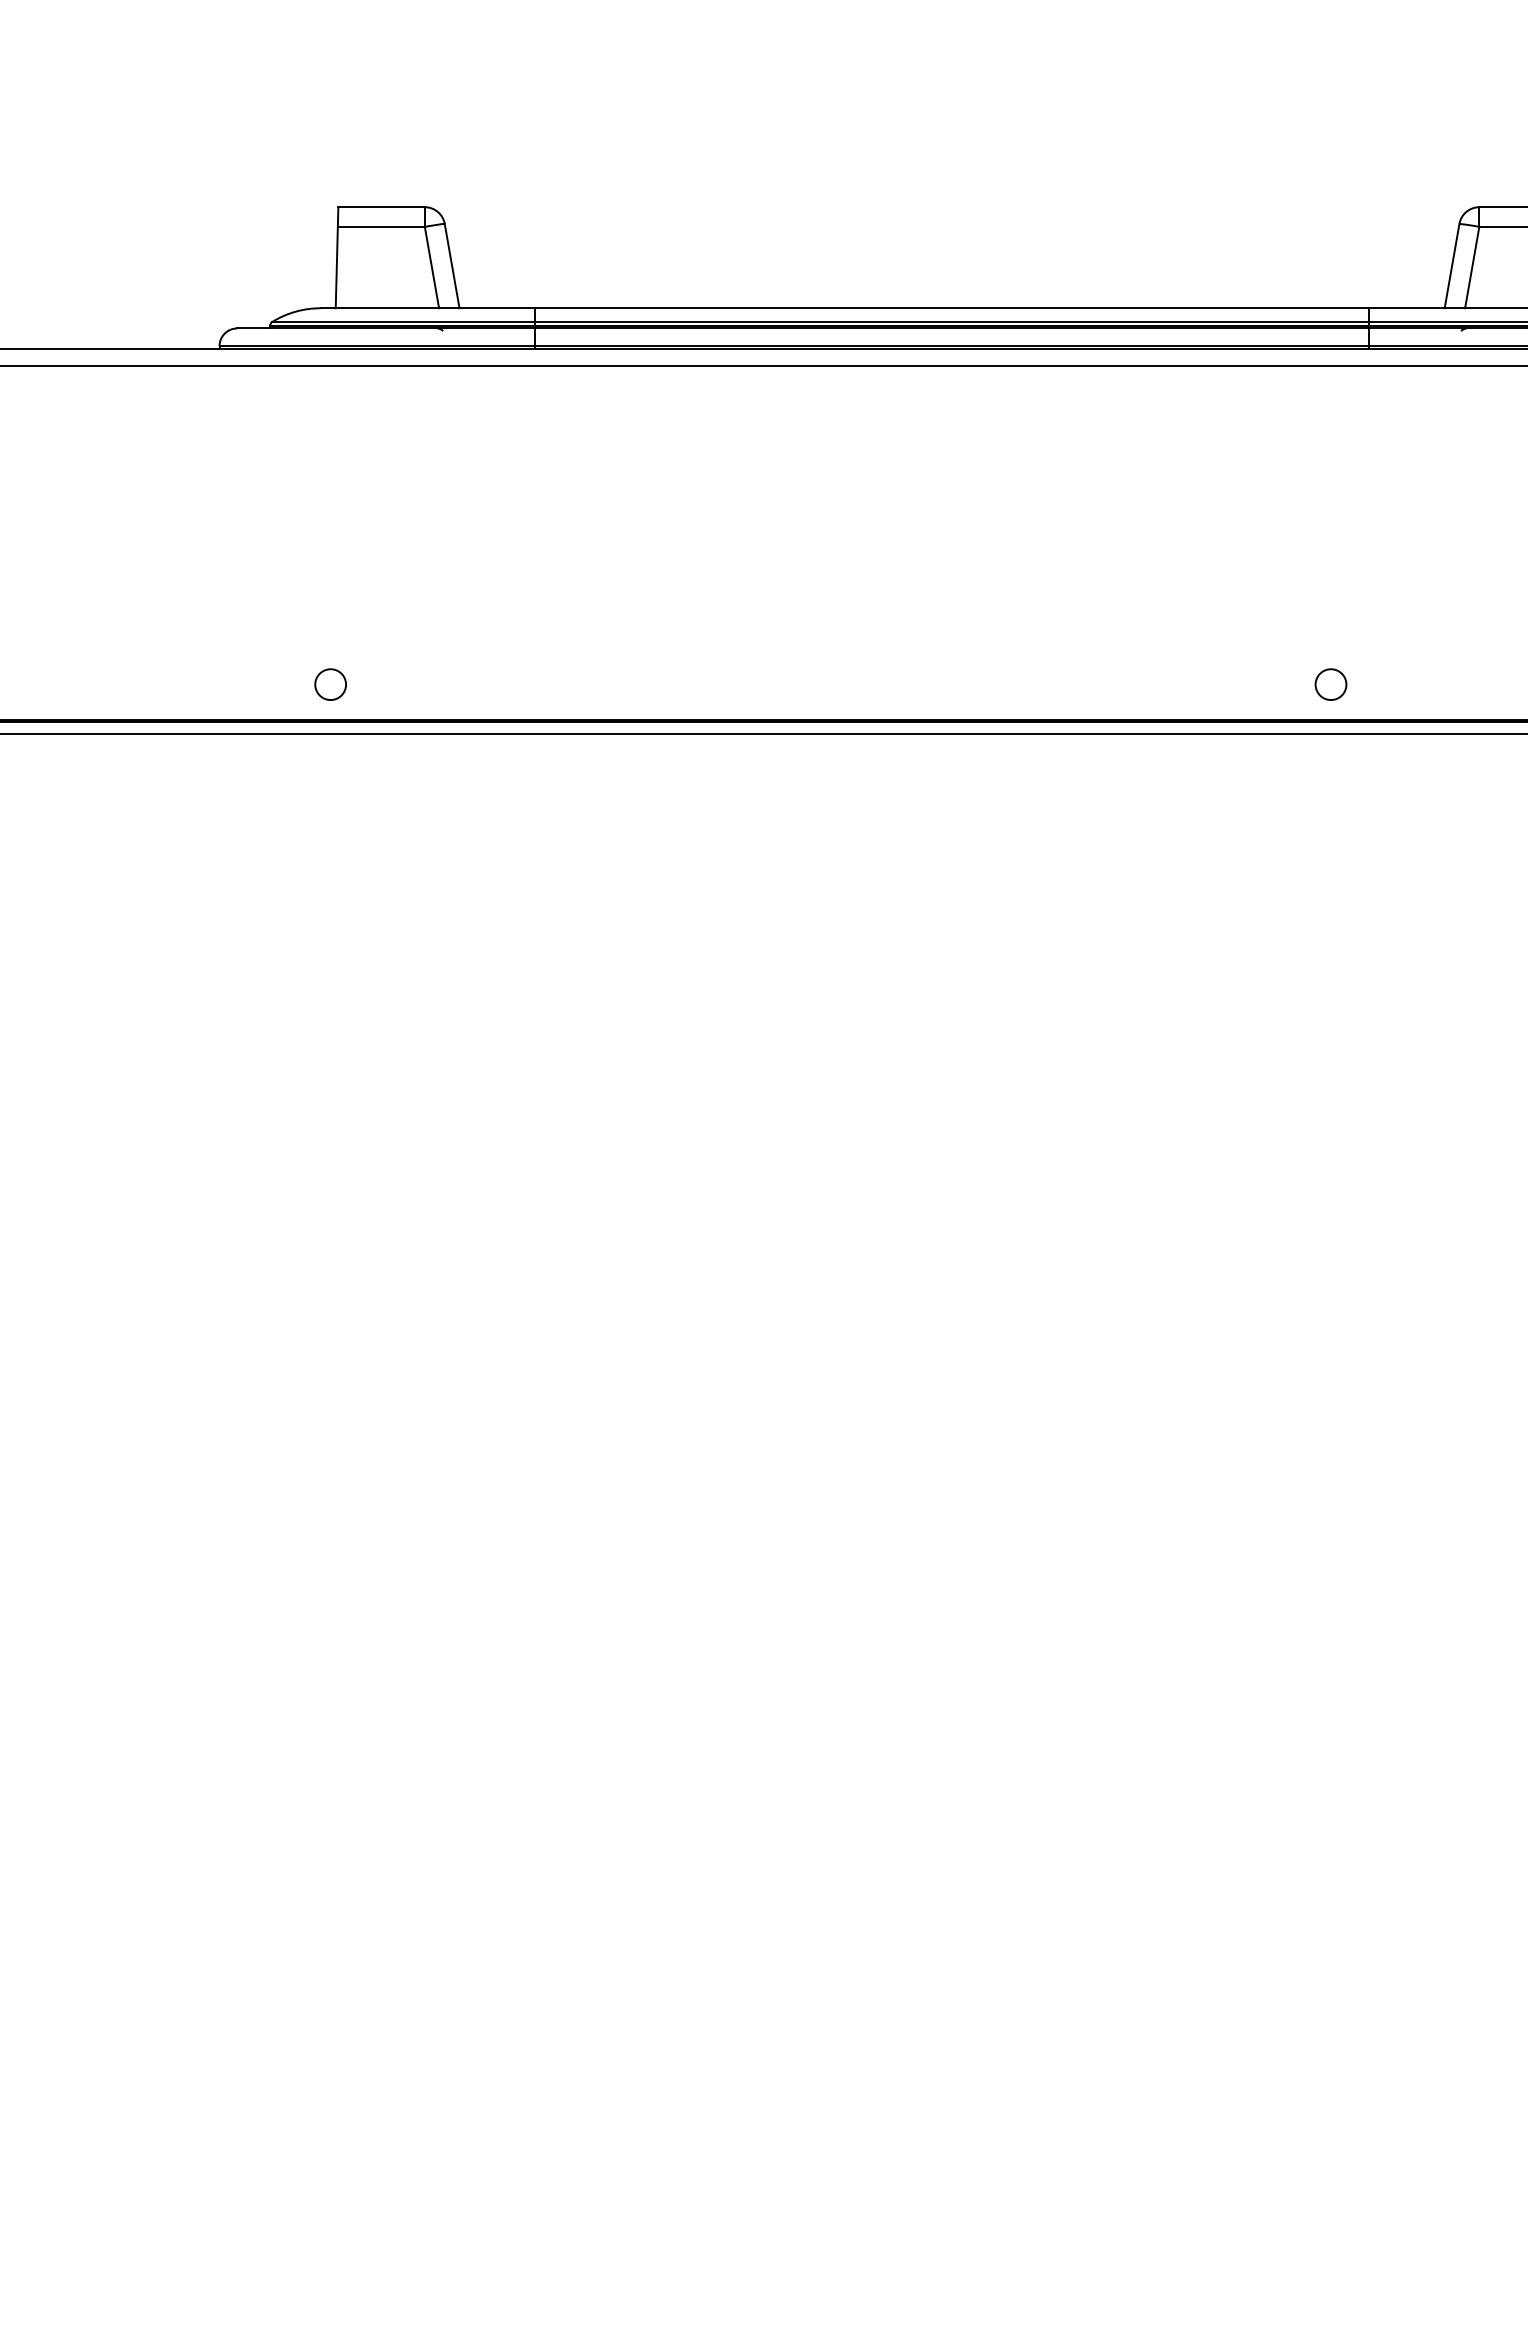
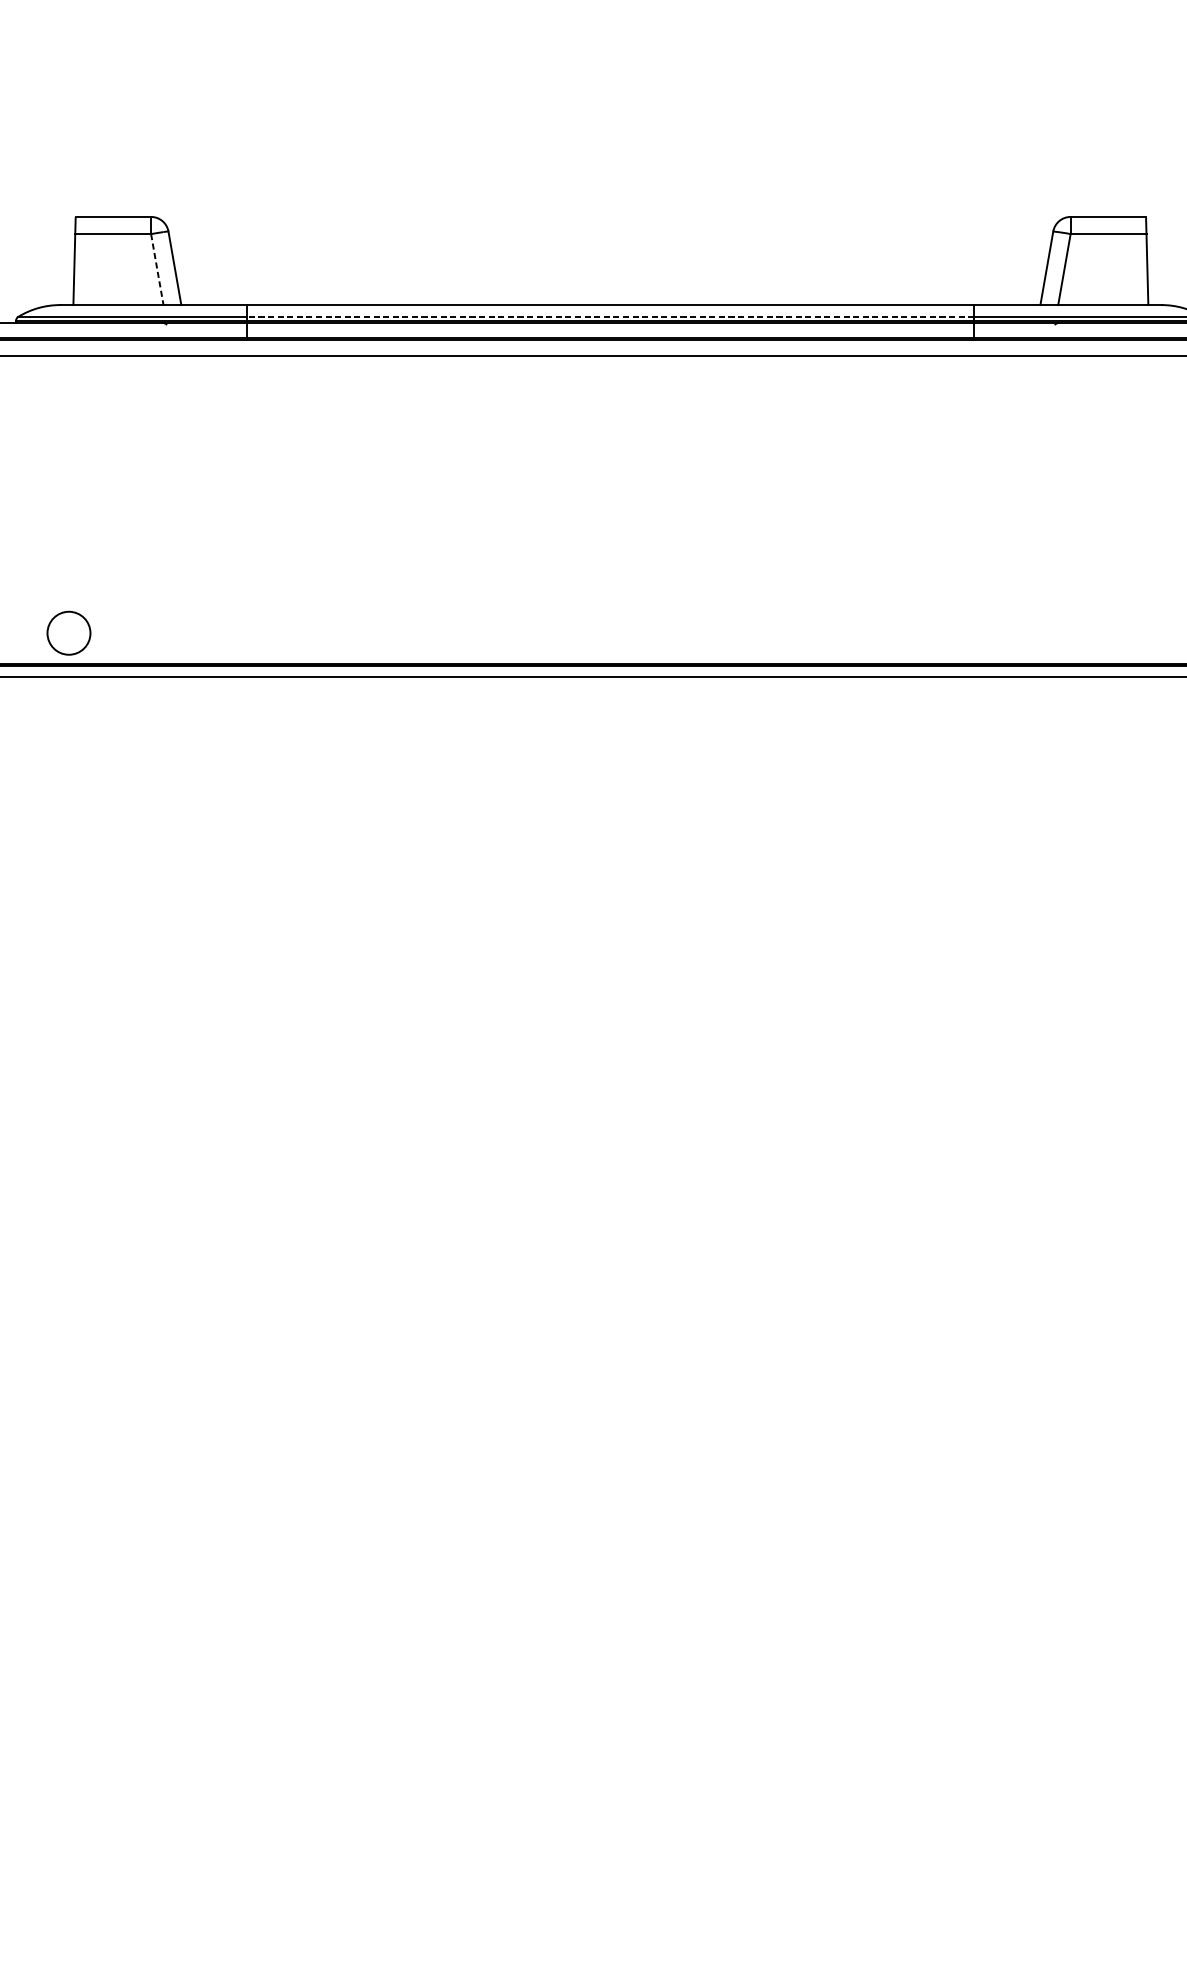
line: (432, 268) -> (157, 270), solid -> dashed
line: (952, 321) -> (611, 316), solid -> dashed
circle: (330, 684) -> (68, 633), size x1.6
circle: (1330, 684) -> (940, 633), removed

